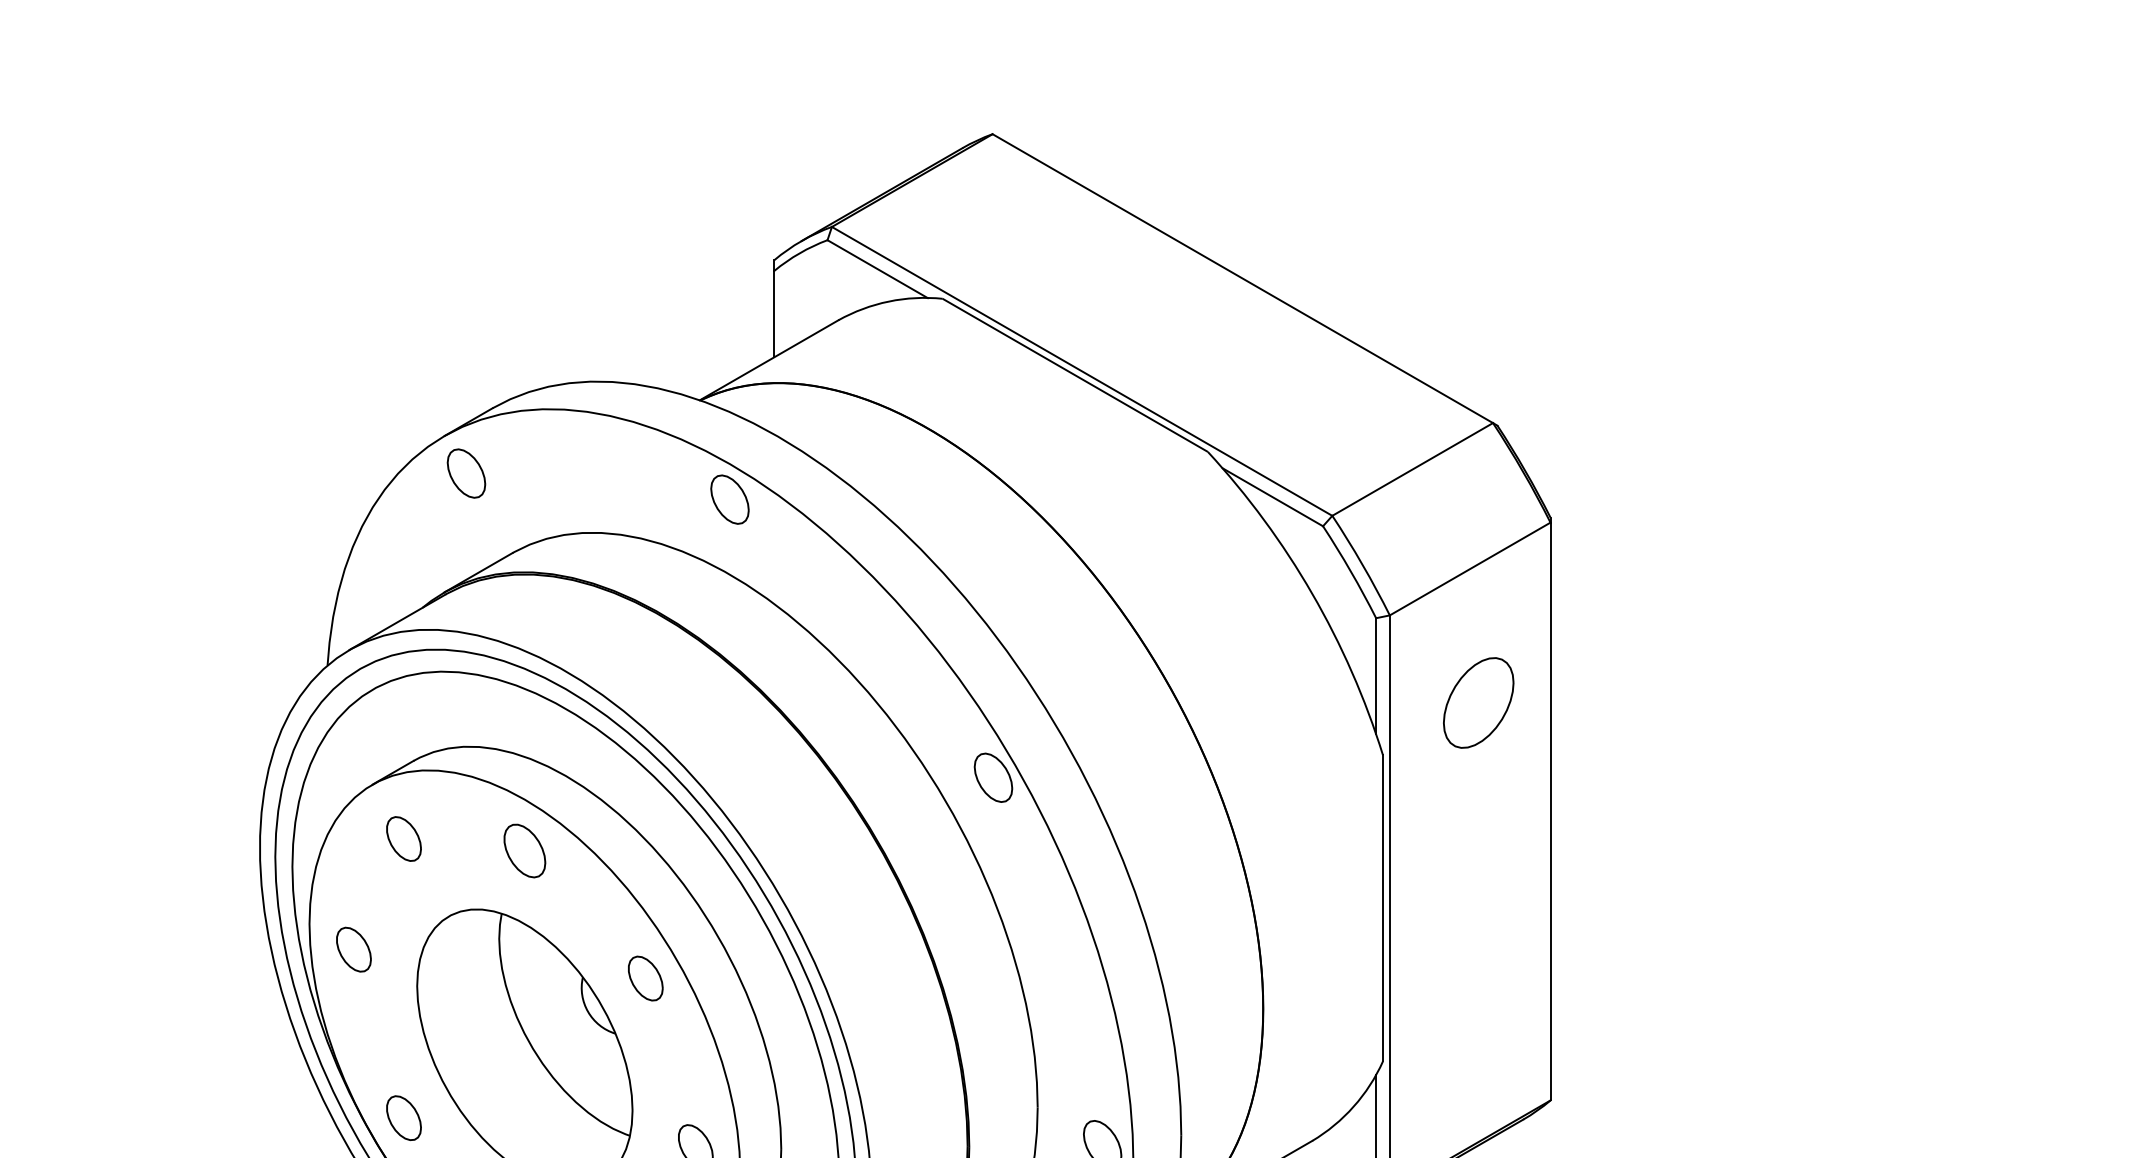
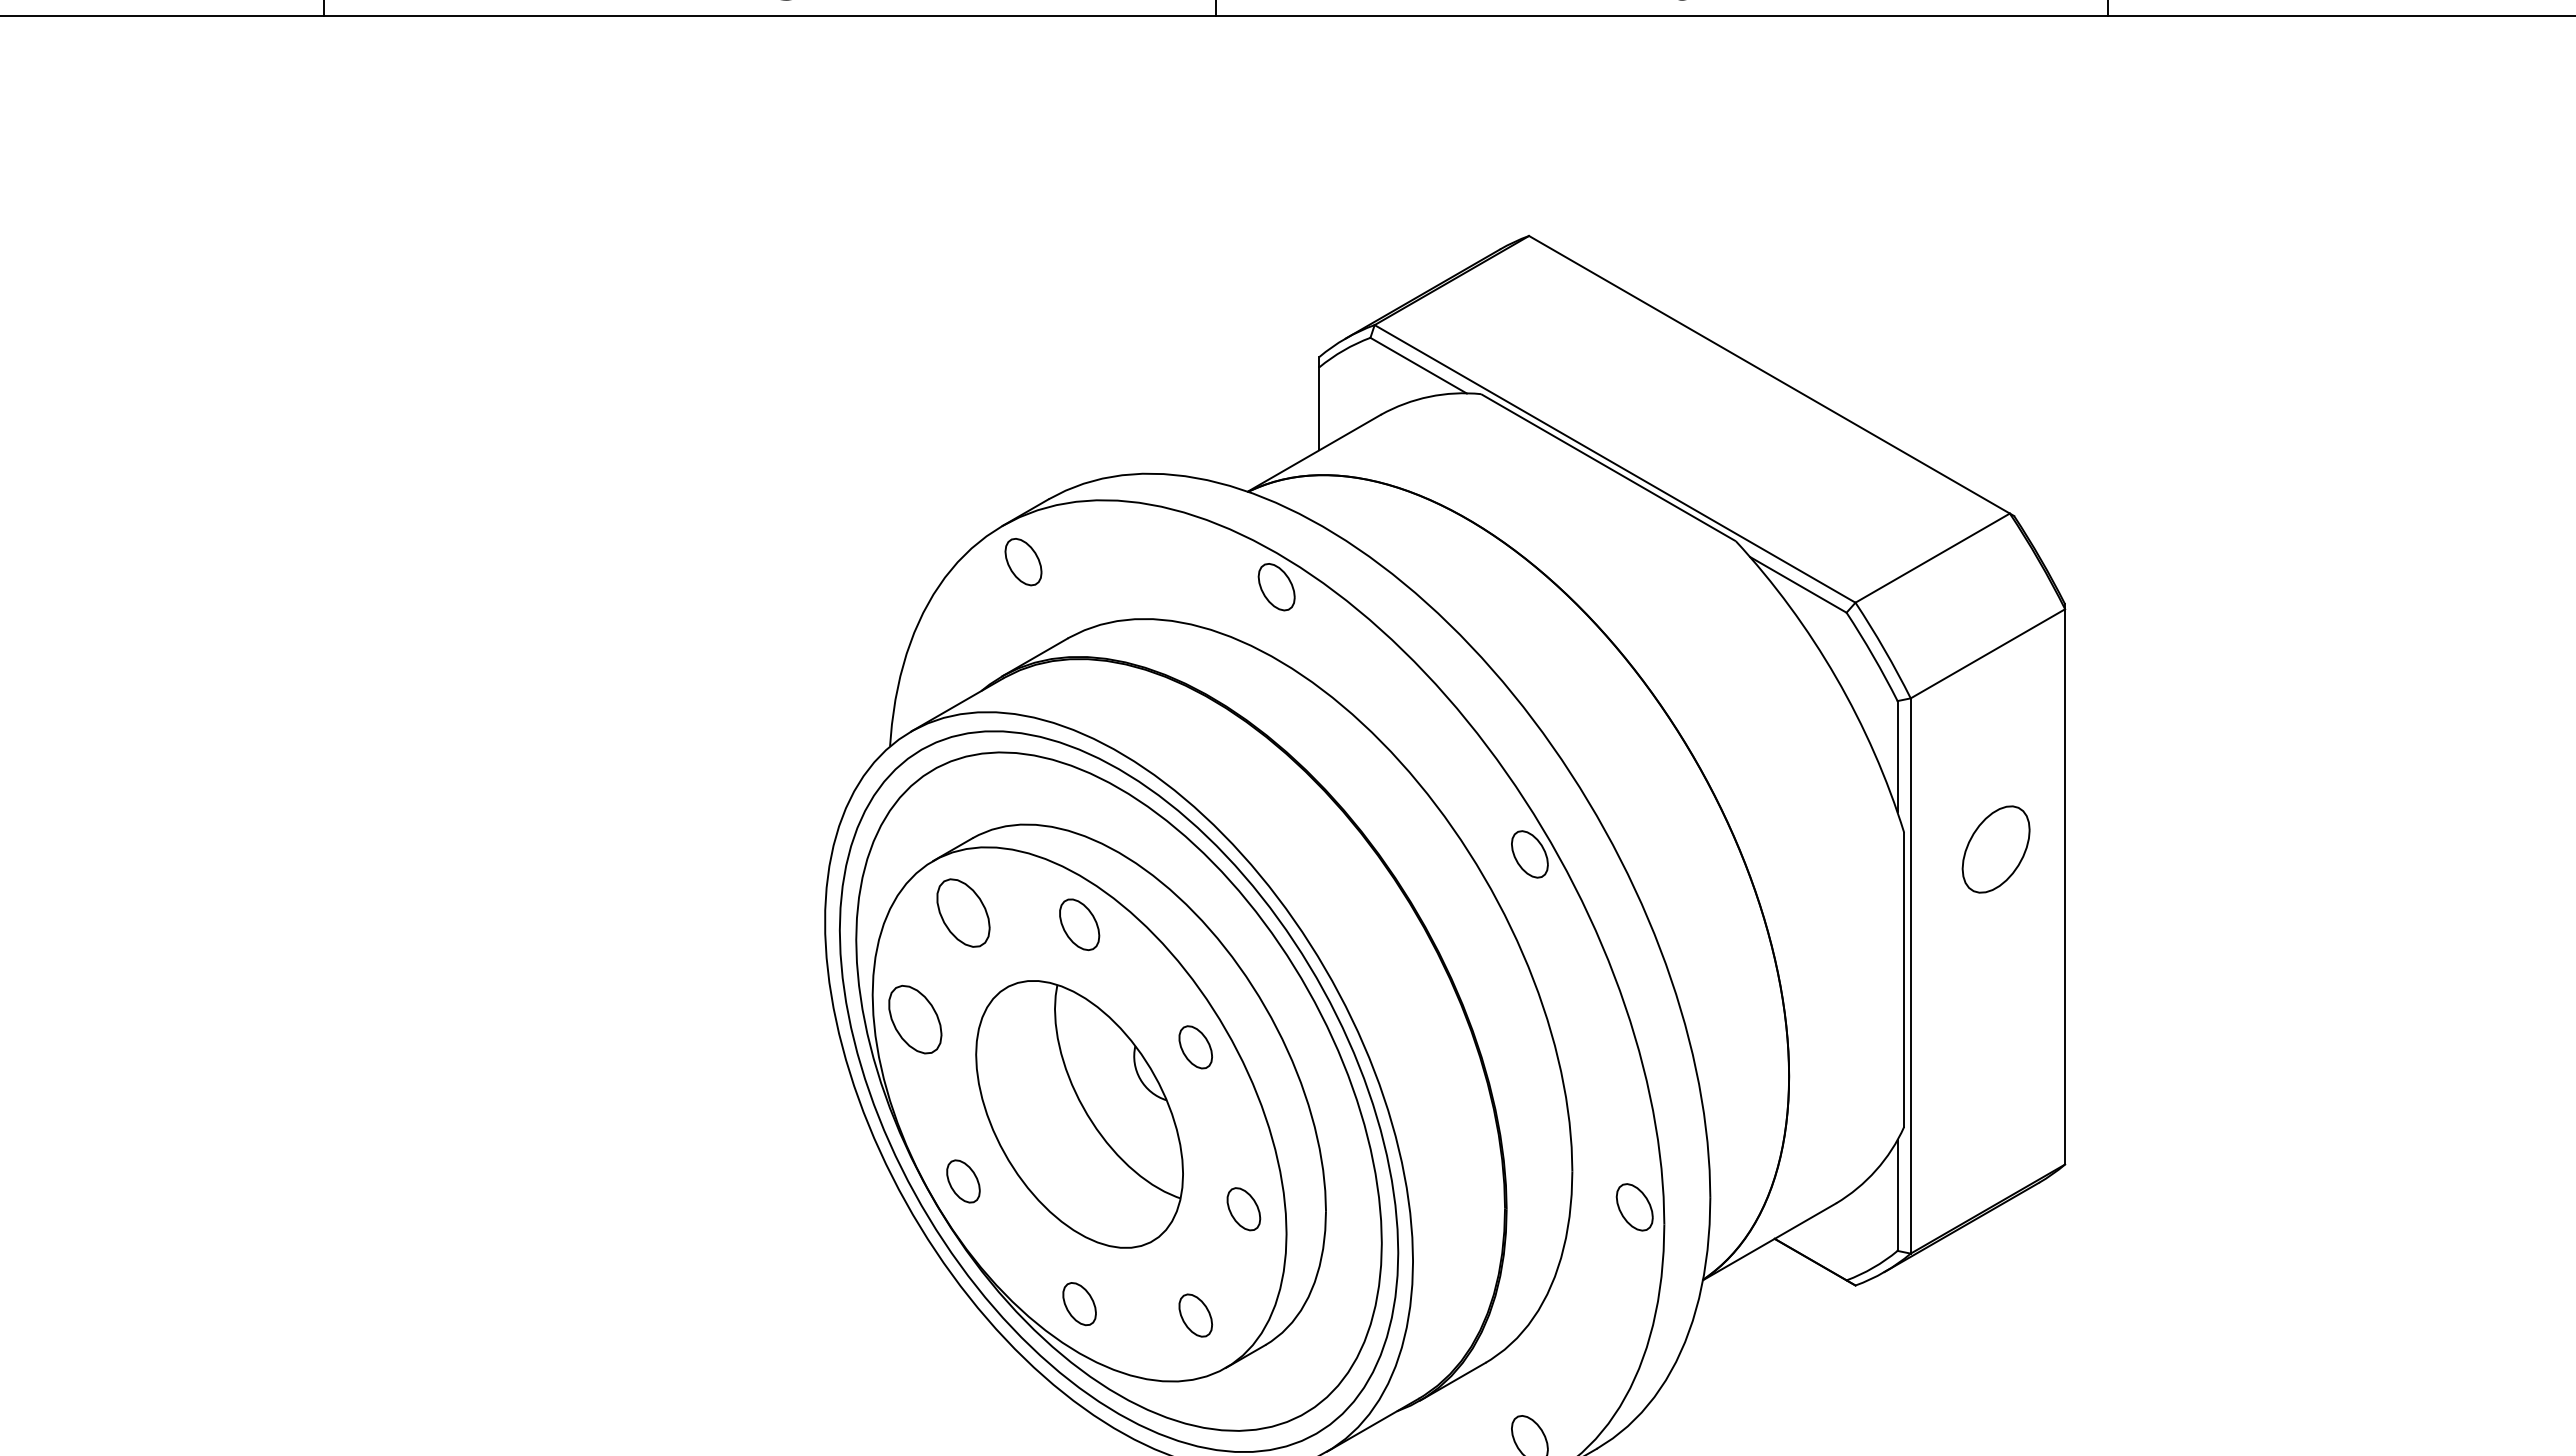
part: (1478, 702) -> (1995, 849), moved
part: (404, 839) -> (963, 913), size x1.6
part: (354, 949) -> (915, 1019), size x1.6

